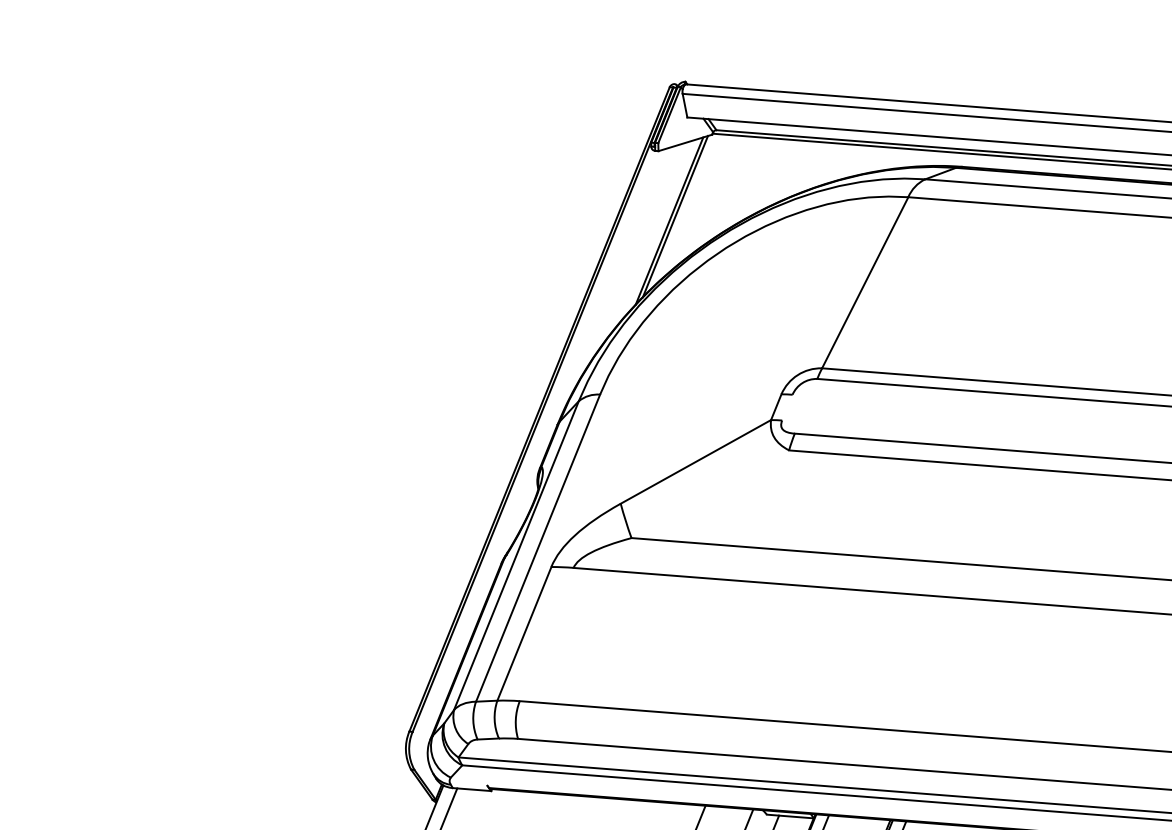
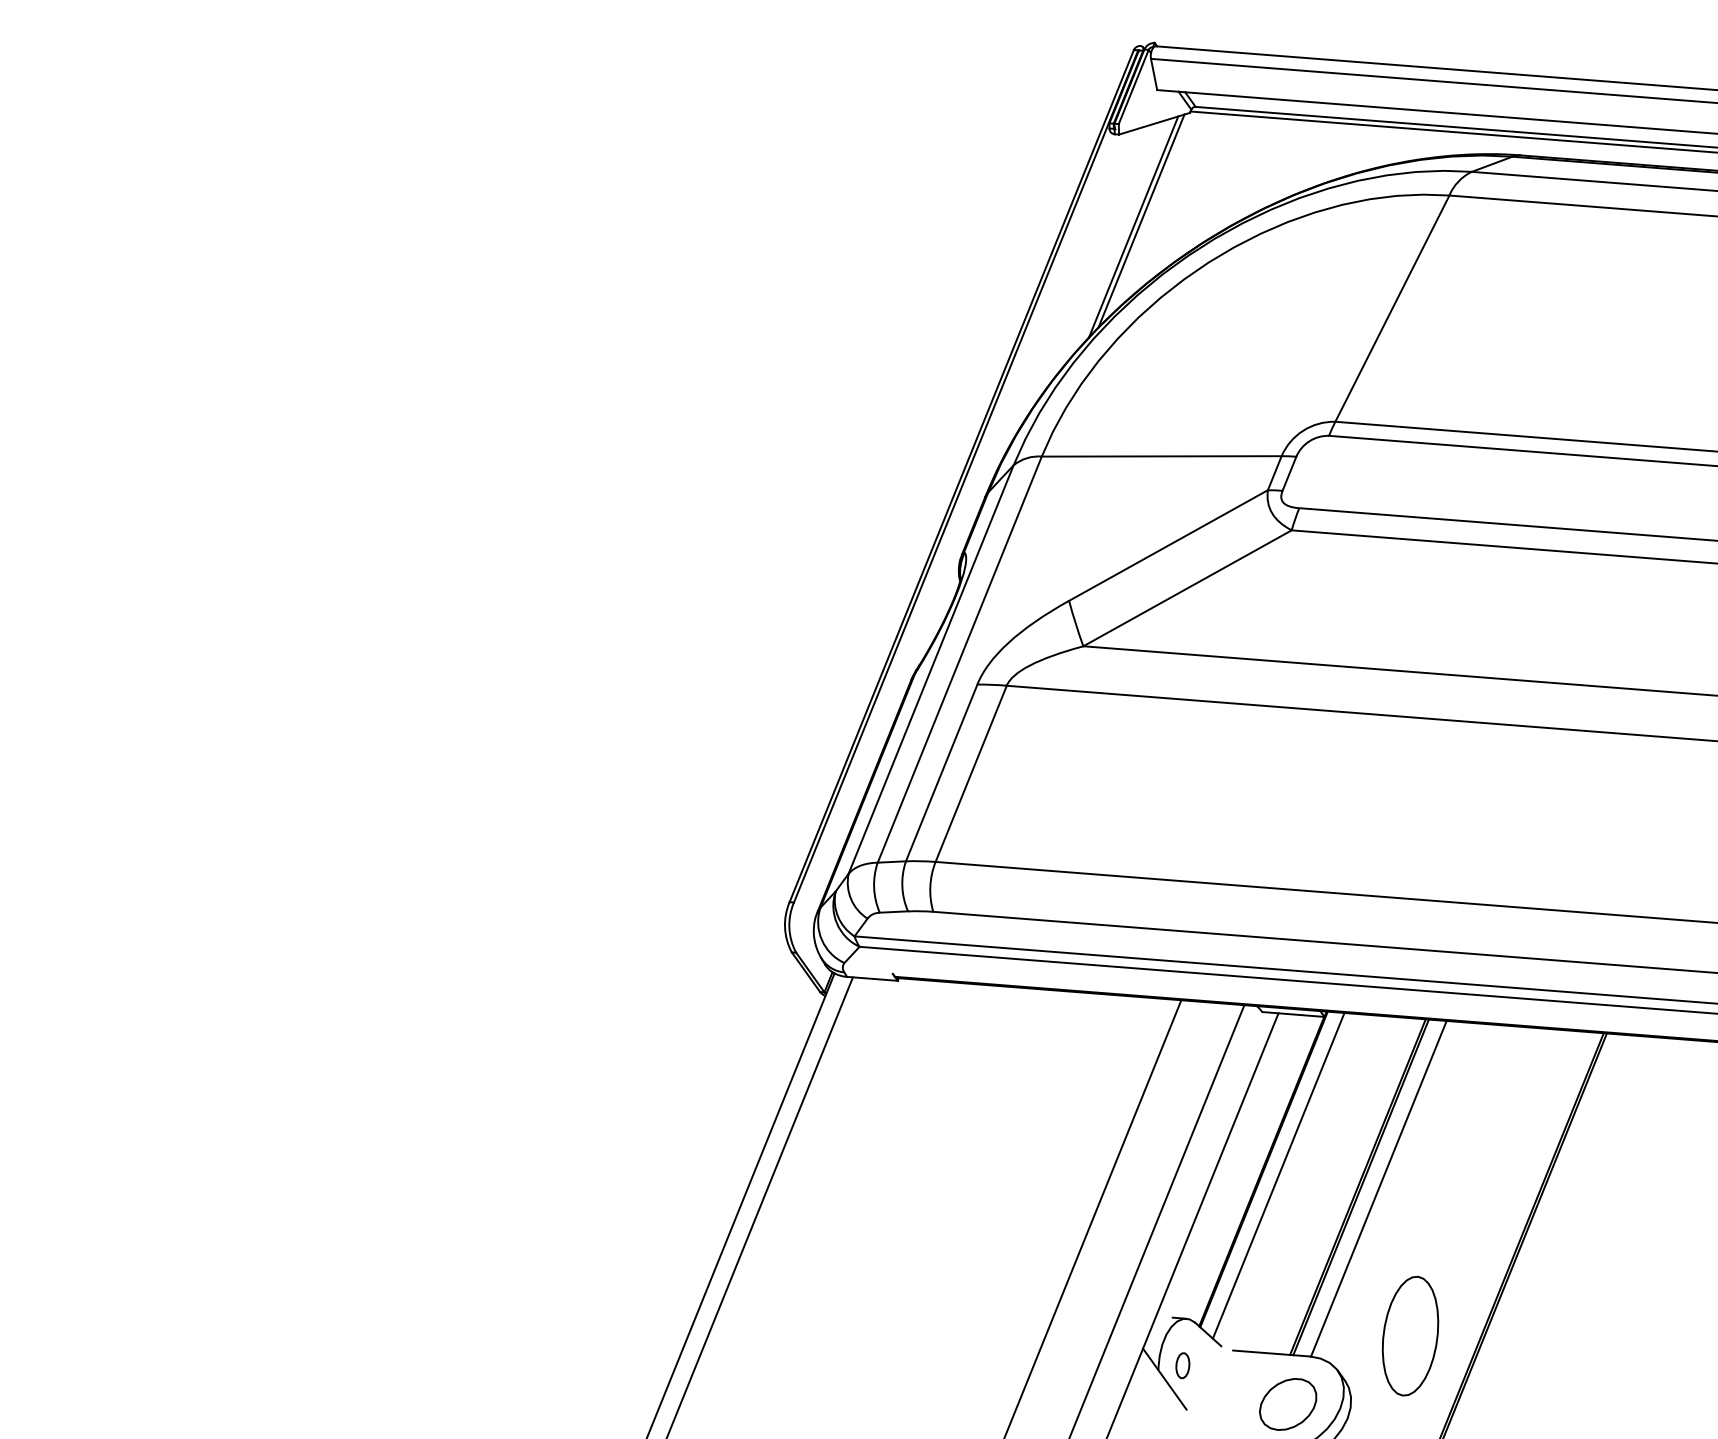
line: (690, 394) -> (1161, 456), added
line: (787, 407) -> (1289, 473), added
line: (710, 494) -> (1187, 588), added
line: (546, 634) -> (970, 773), added

